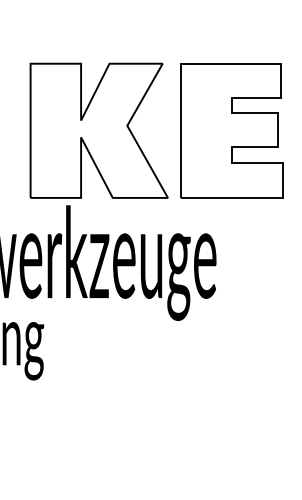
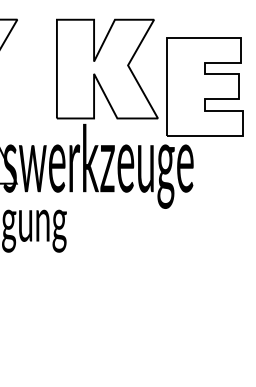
part: (231, 129) -> (204, 86), moved

